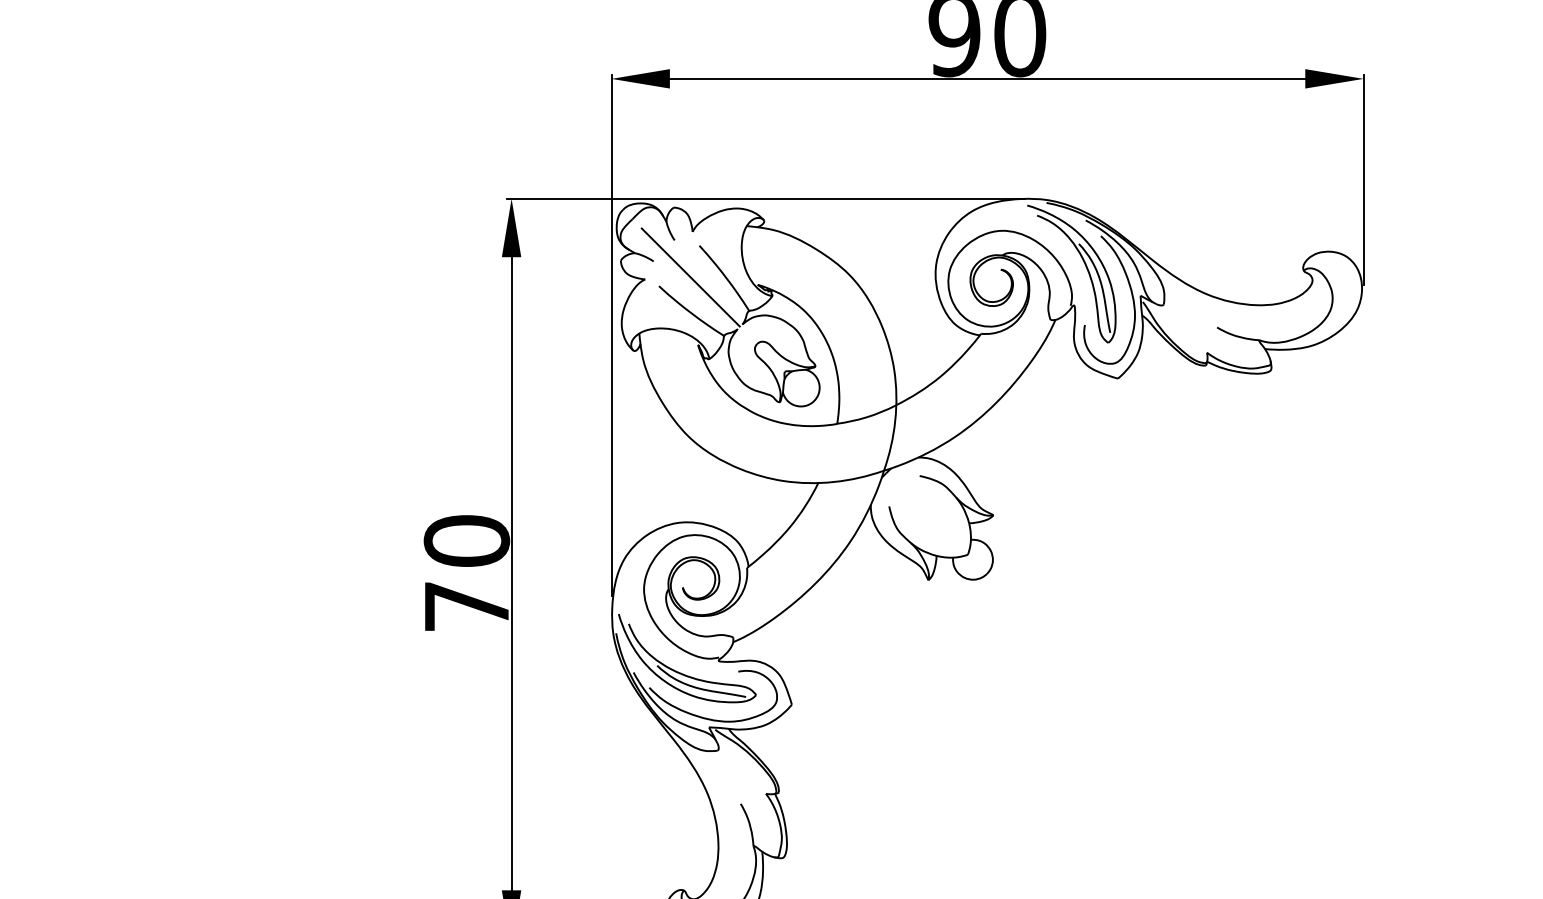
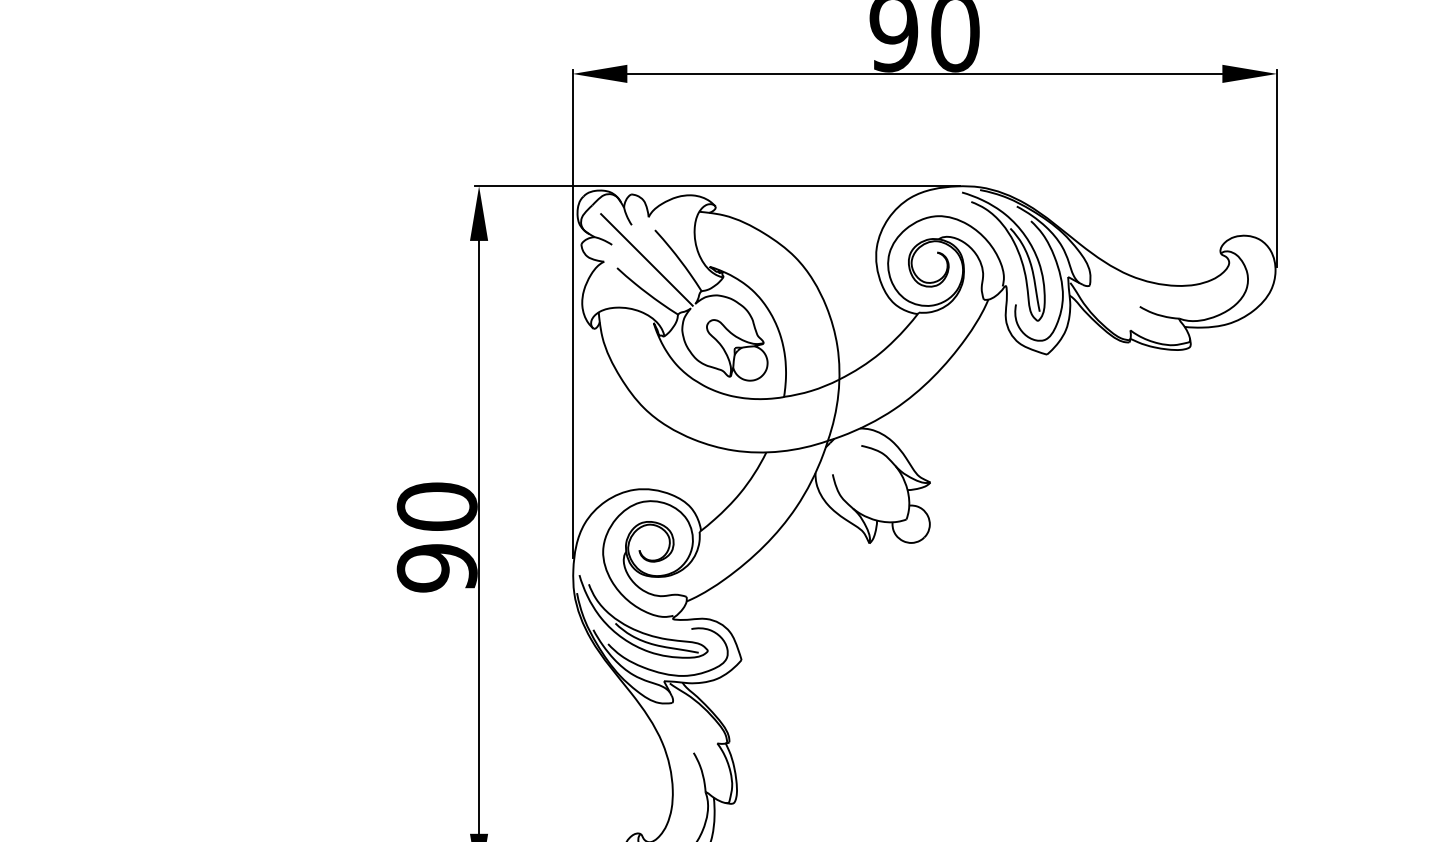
text: (466, 607) -> (436, 568), 70 -> 90

